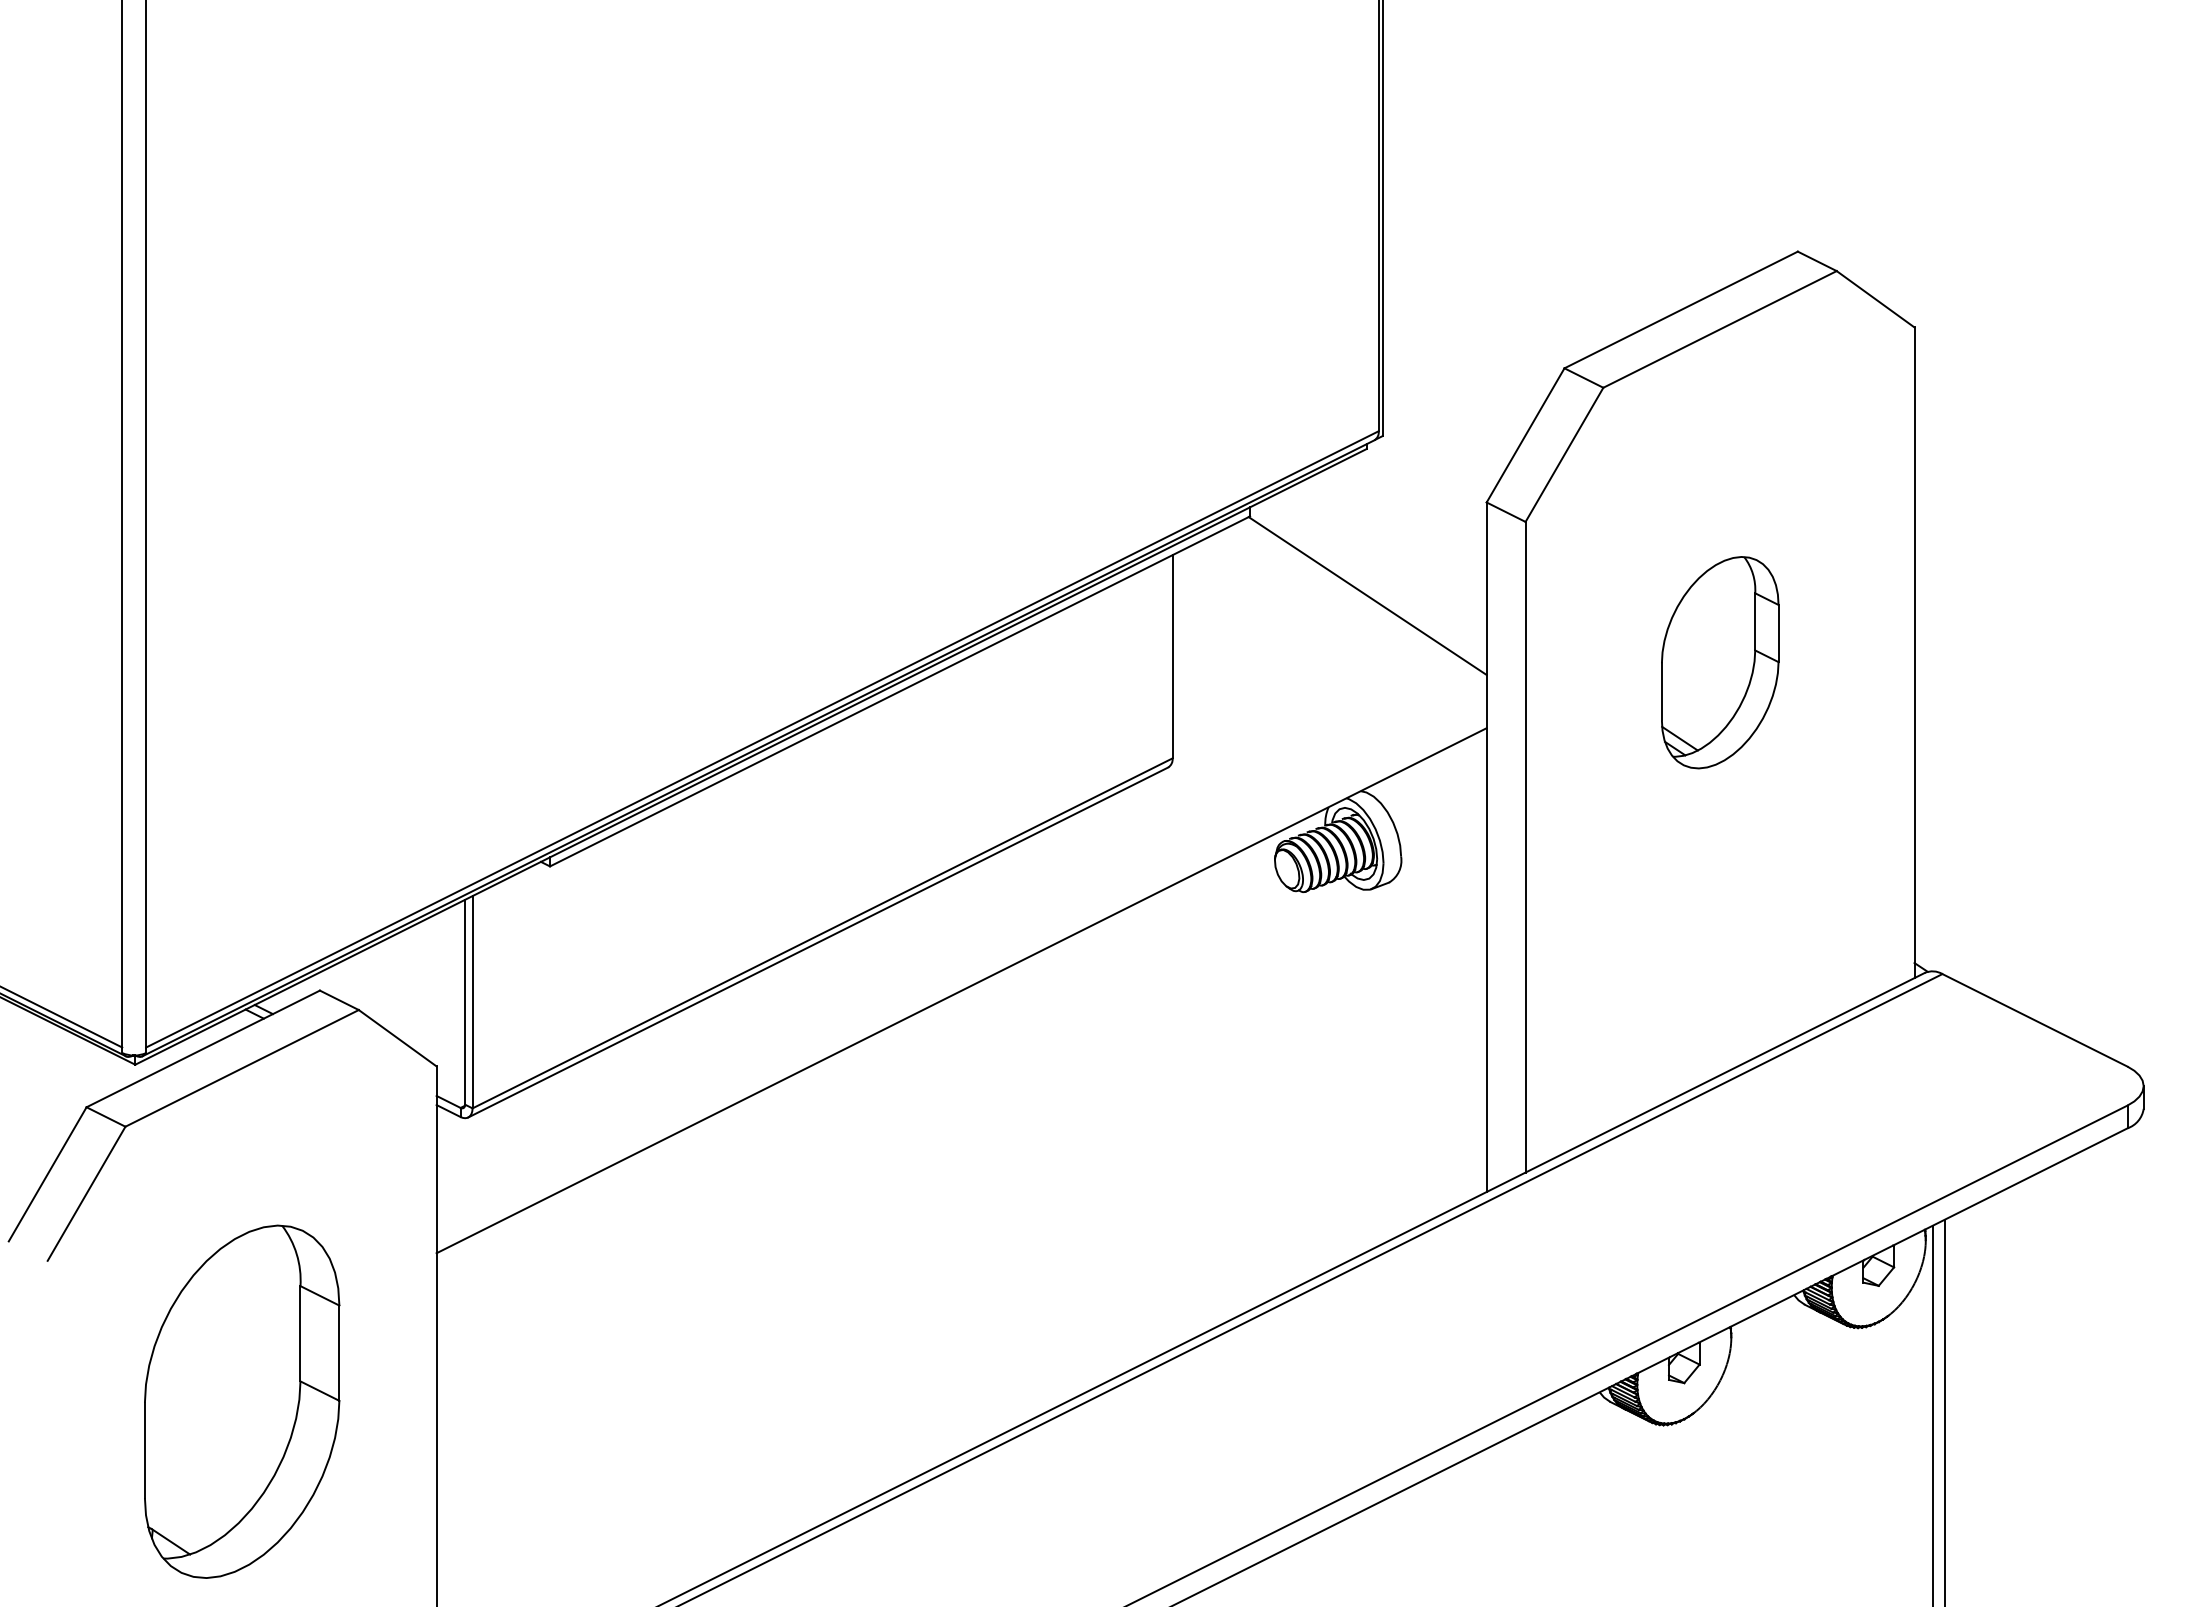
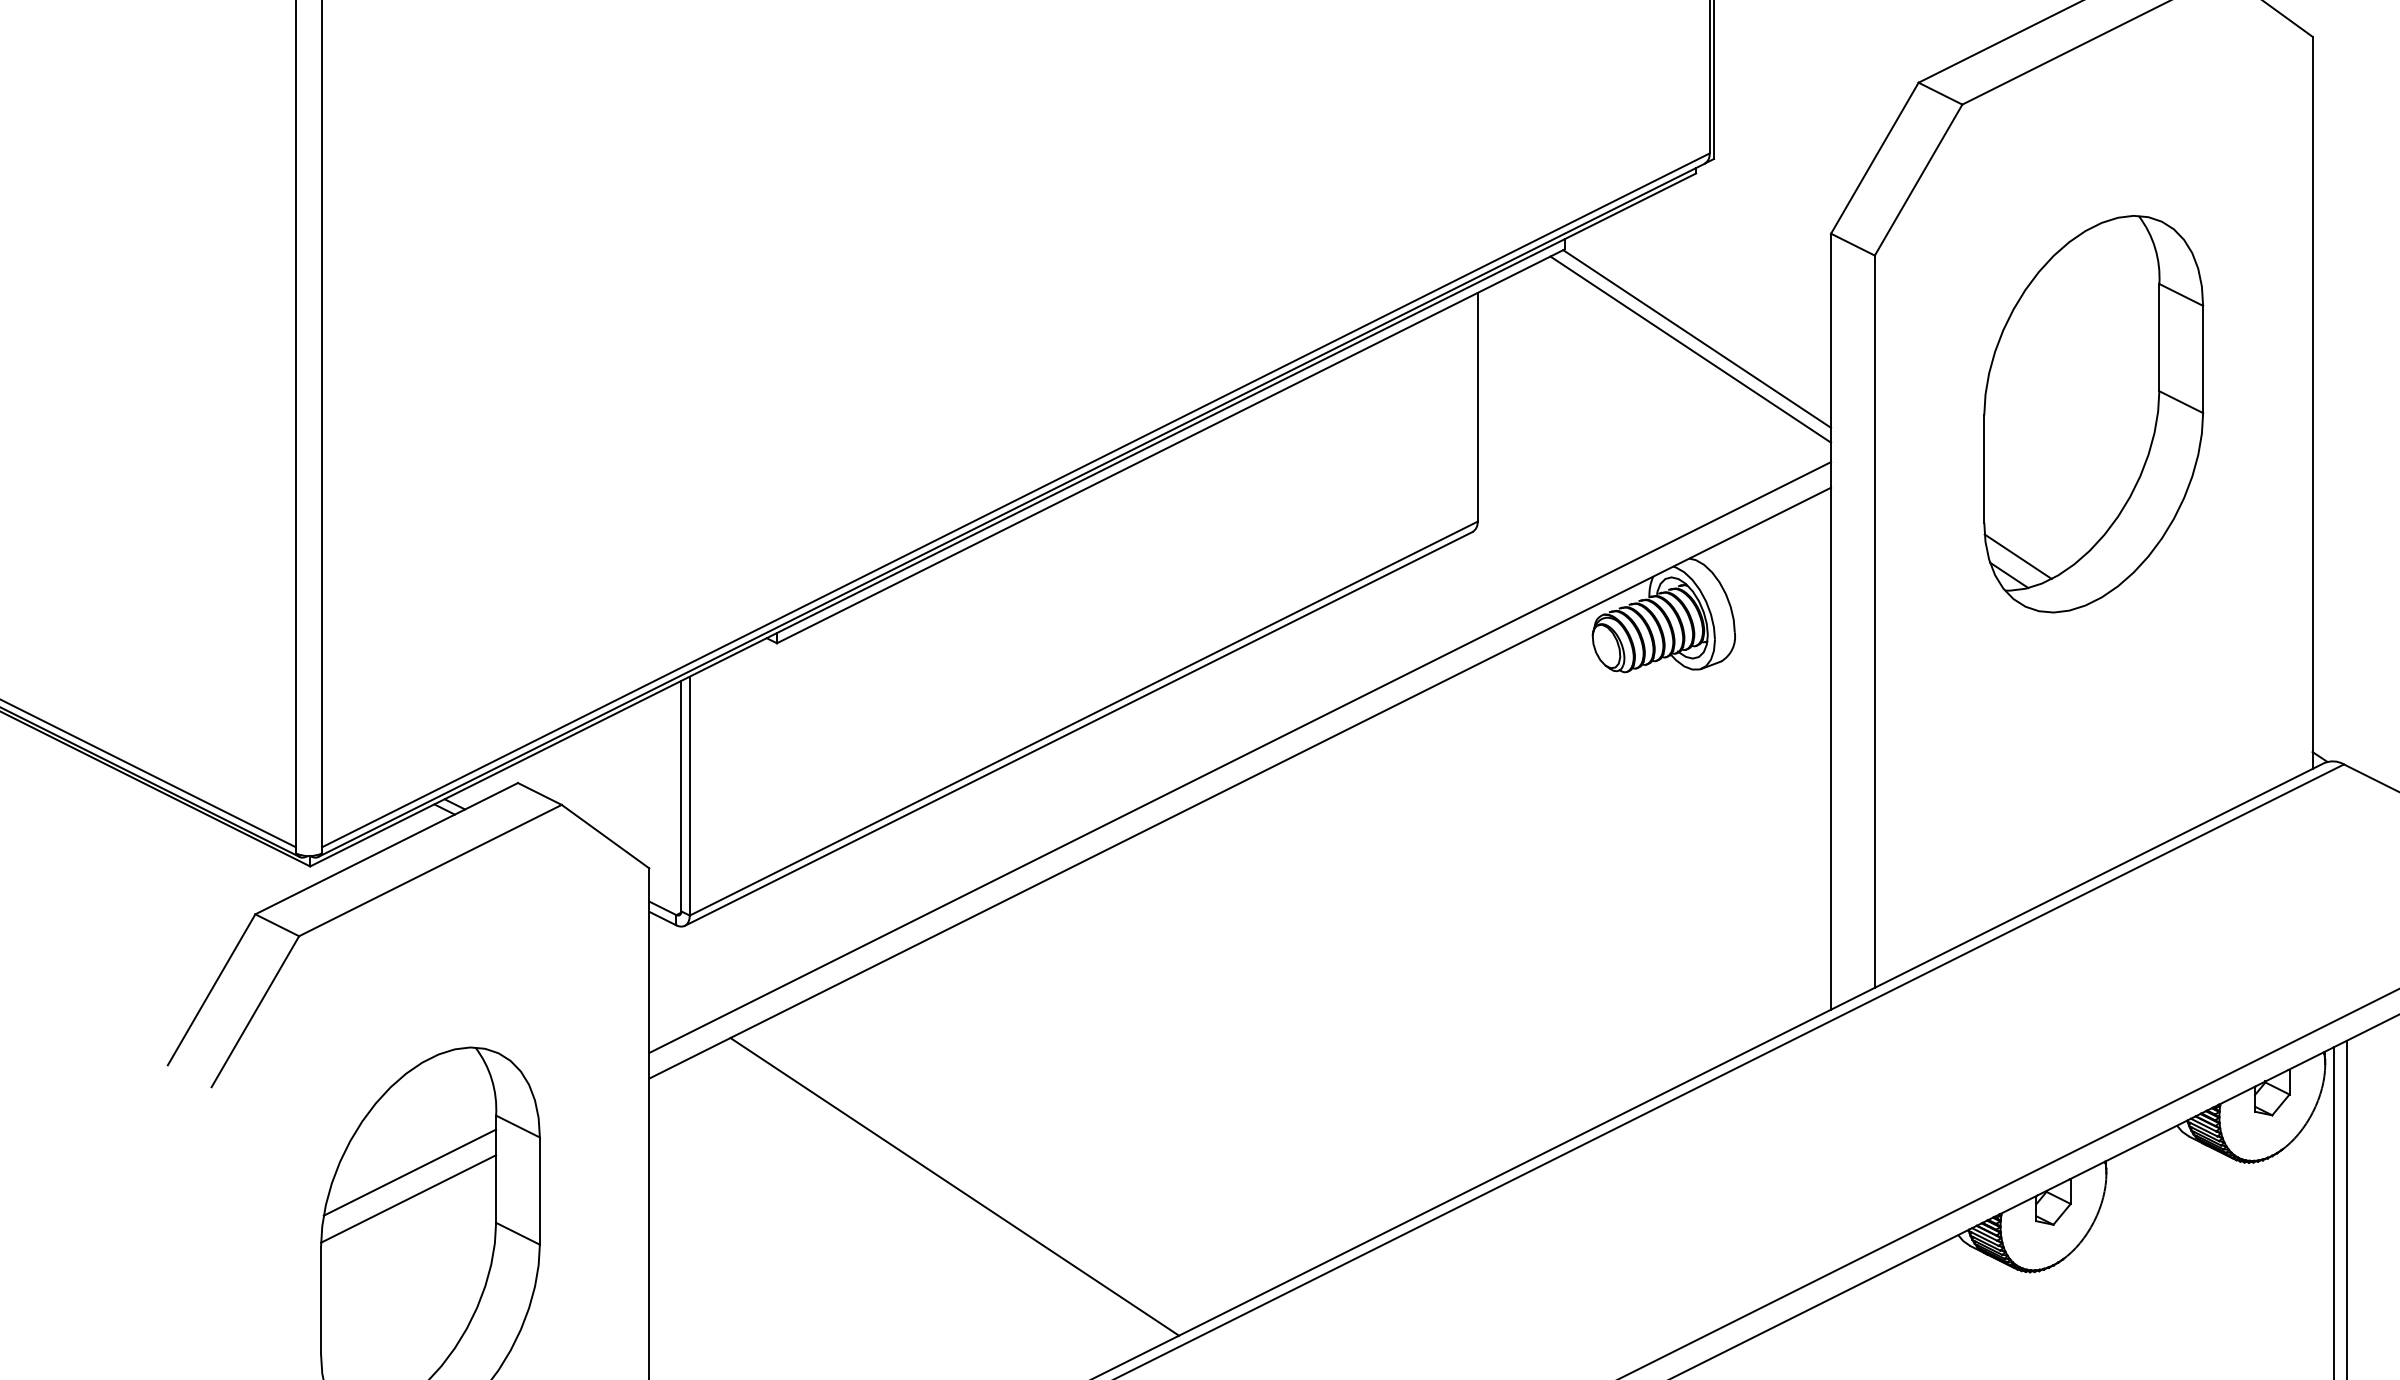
line: (1361, 605) -> (1690, 349), added
part: (1720, 662) -> (2094, 413), size x1.67
line: (961, 967) -> (1240, 757), added
line: (223, 1336) -> (409, 1172), added
line: (707, 1349) -> (954, 1186), added
line: (222, 1360) -> (408, 1199), added

